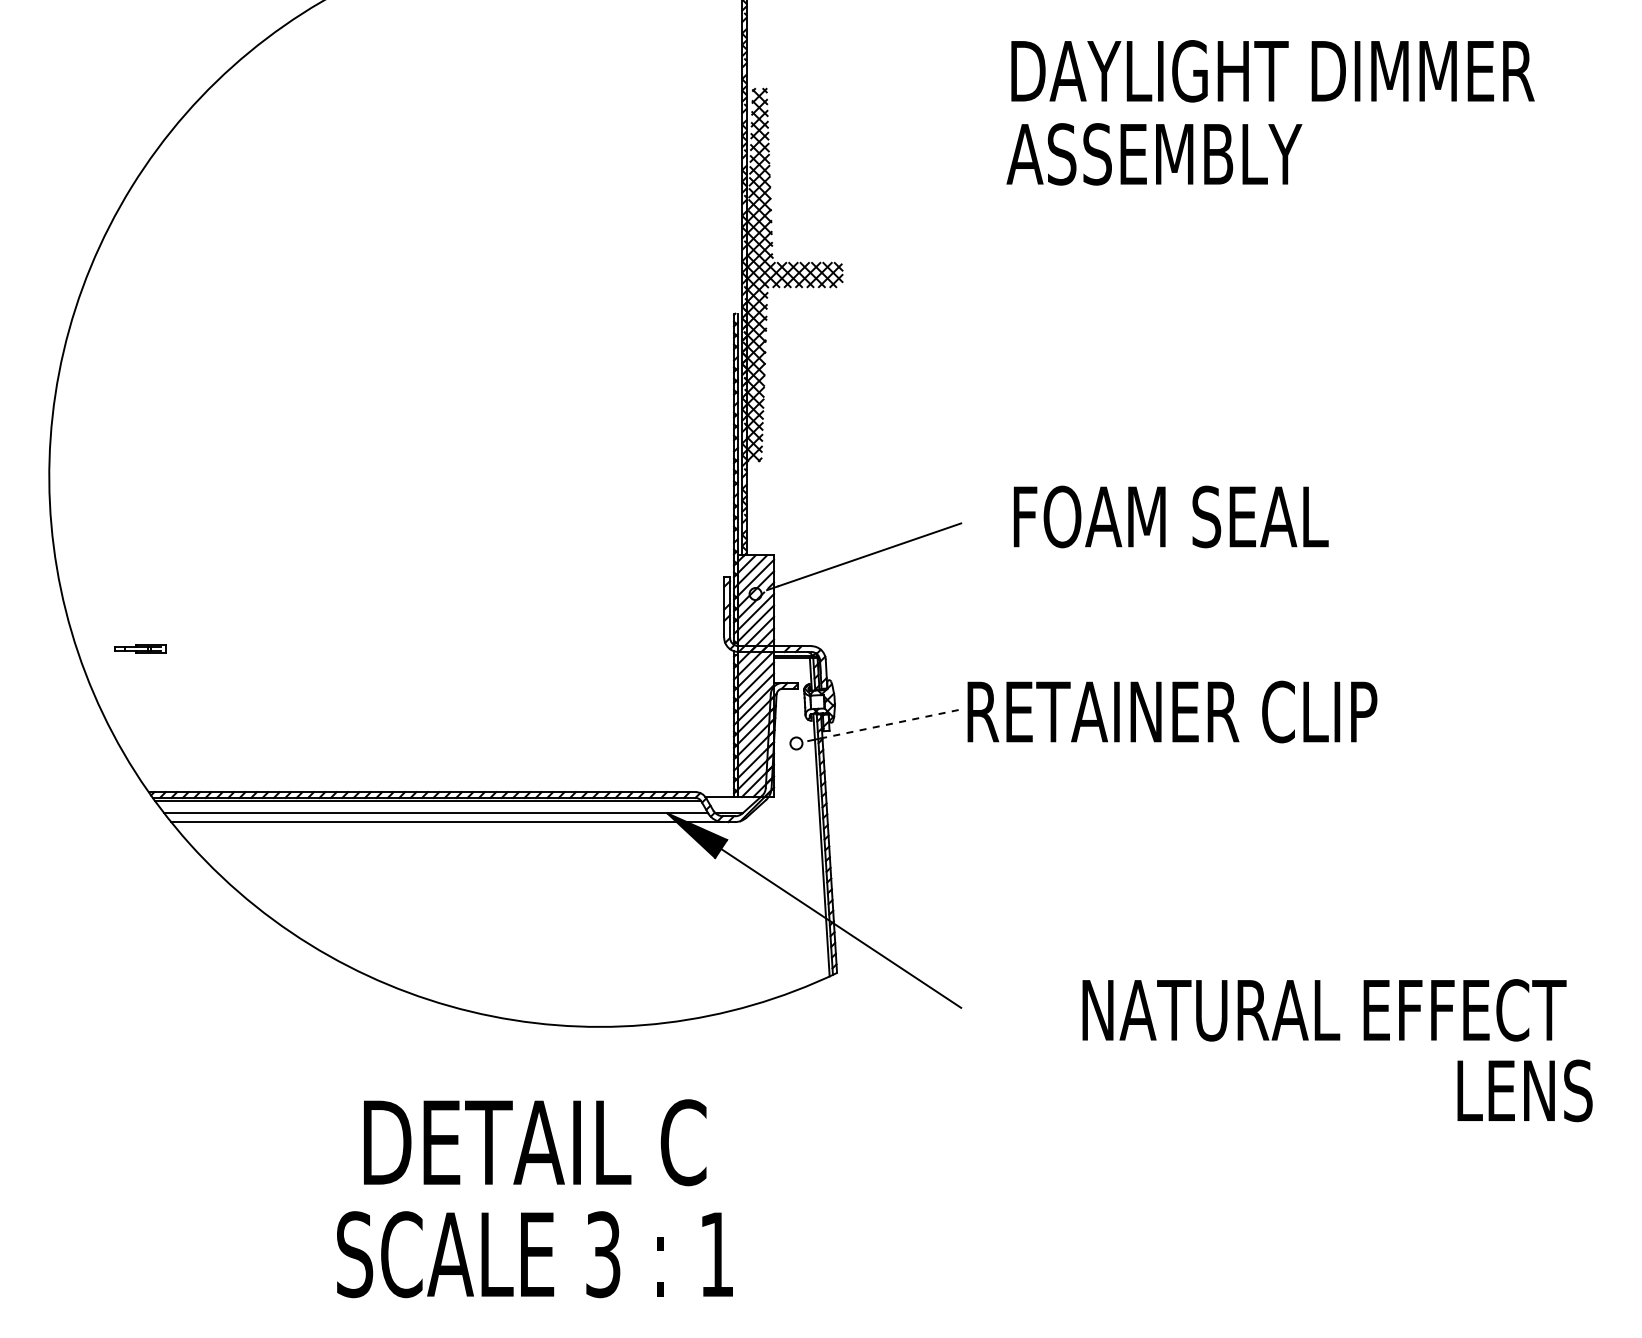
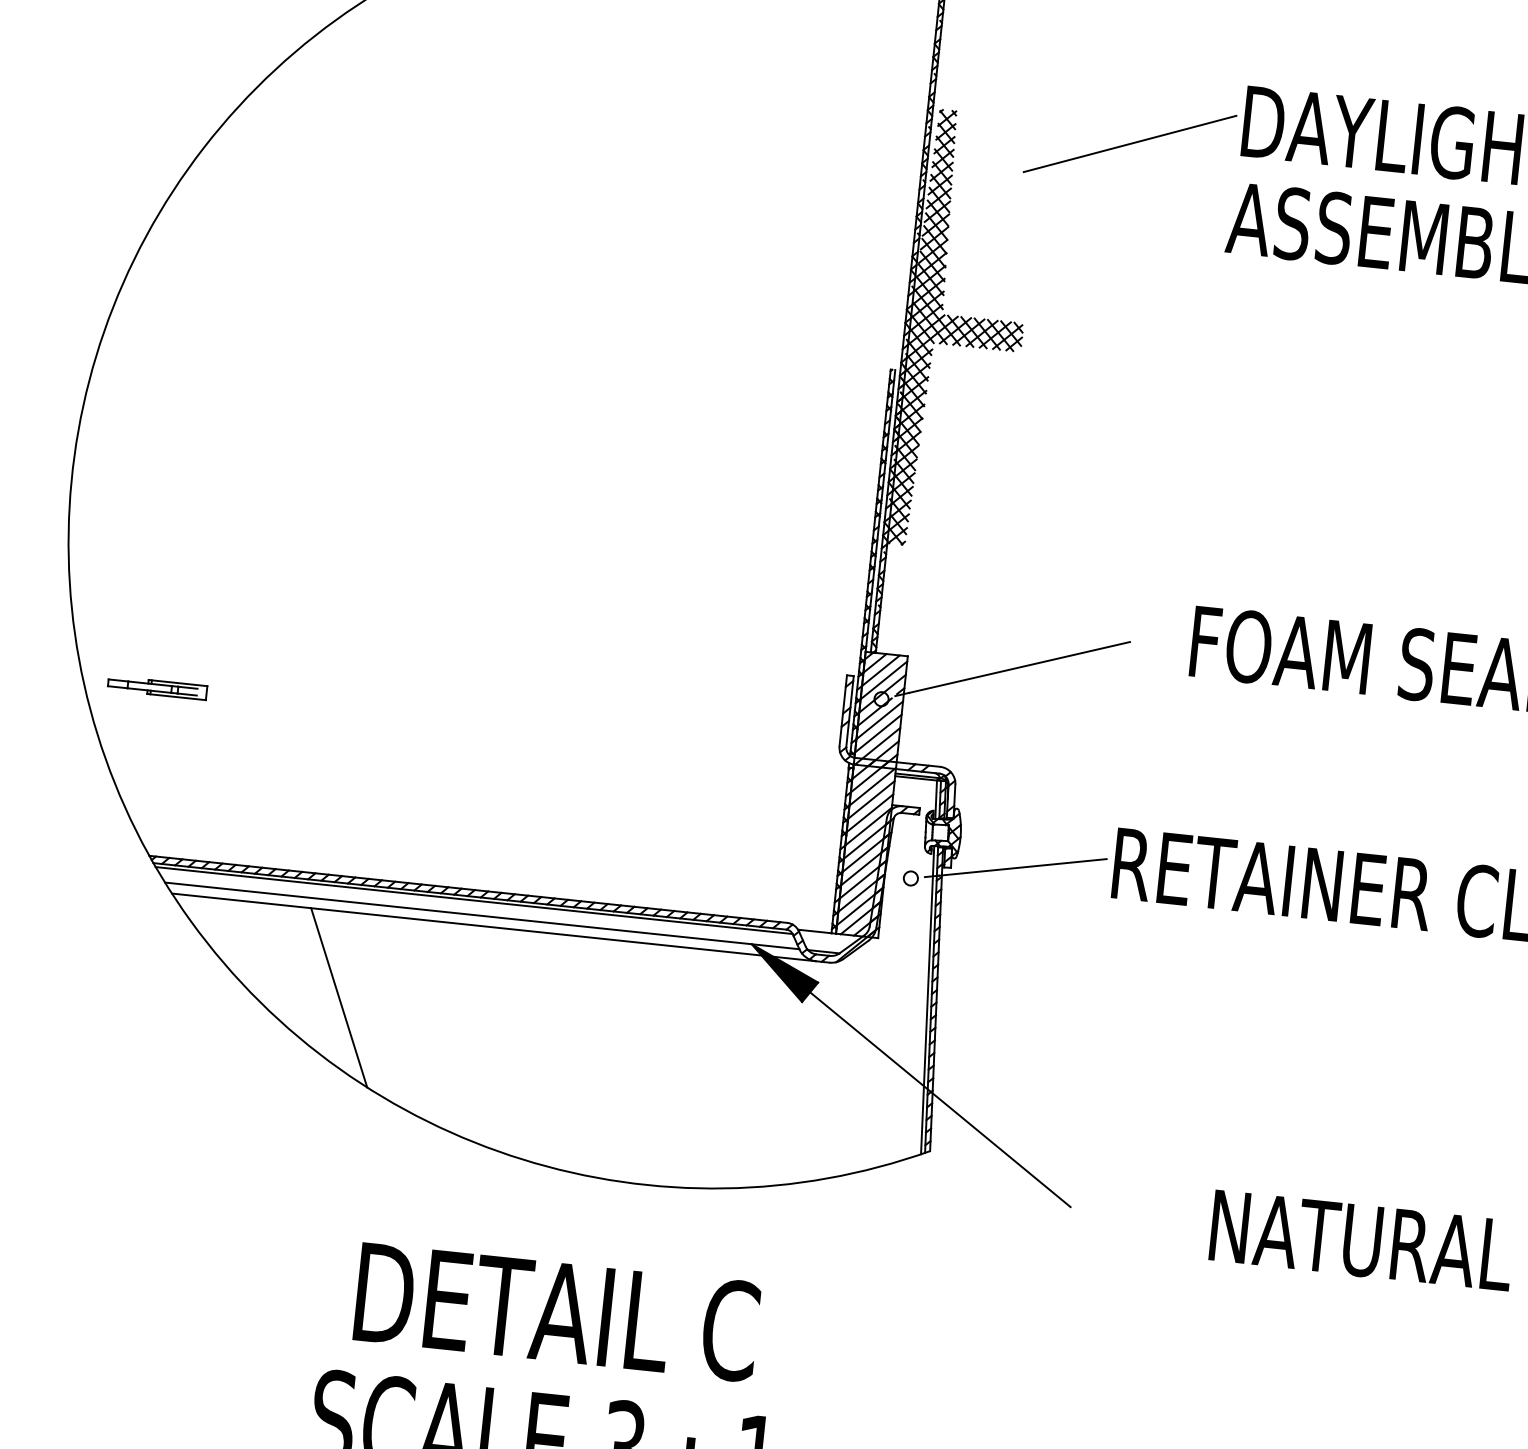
line: (916, 100) -> (1129, 143), added
part: (140, 648) -> (157, 687), size x1.67
line: (890, 724) -> (1022, 867), dashed -> solid
line: (322, 895) -> (339, 997), added

